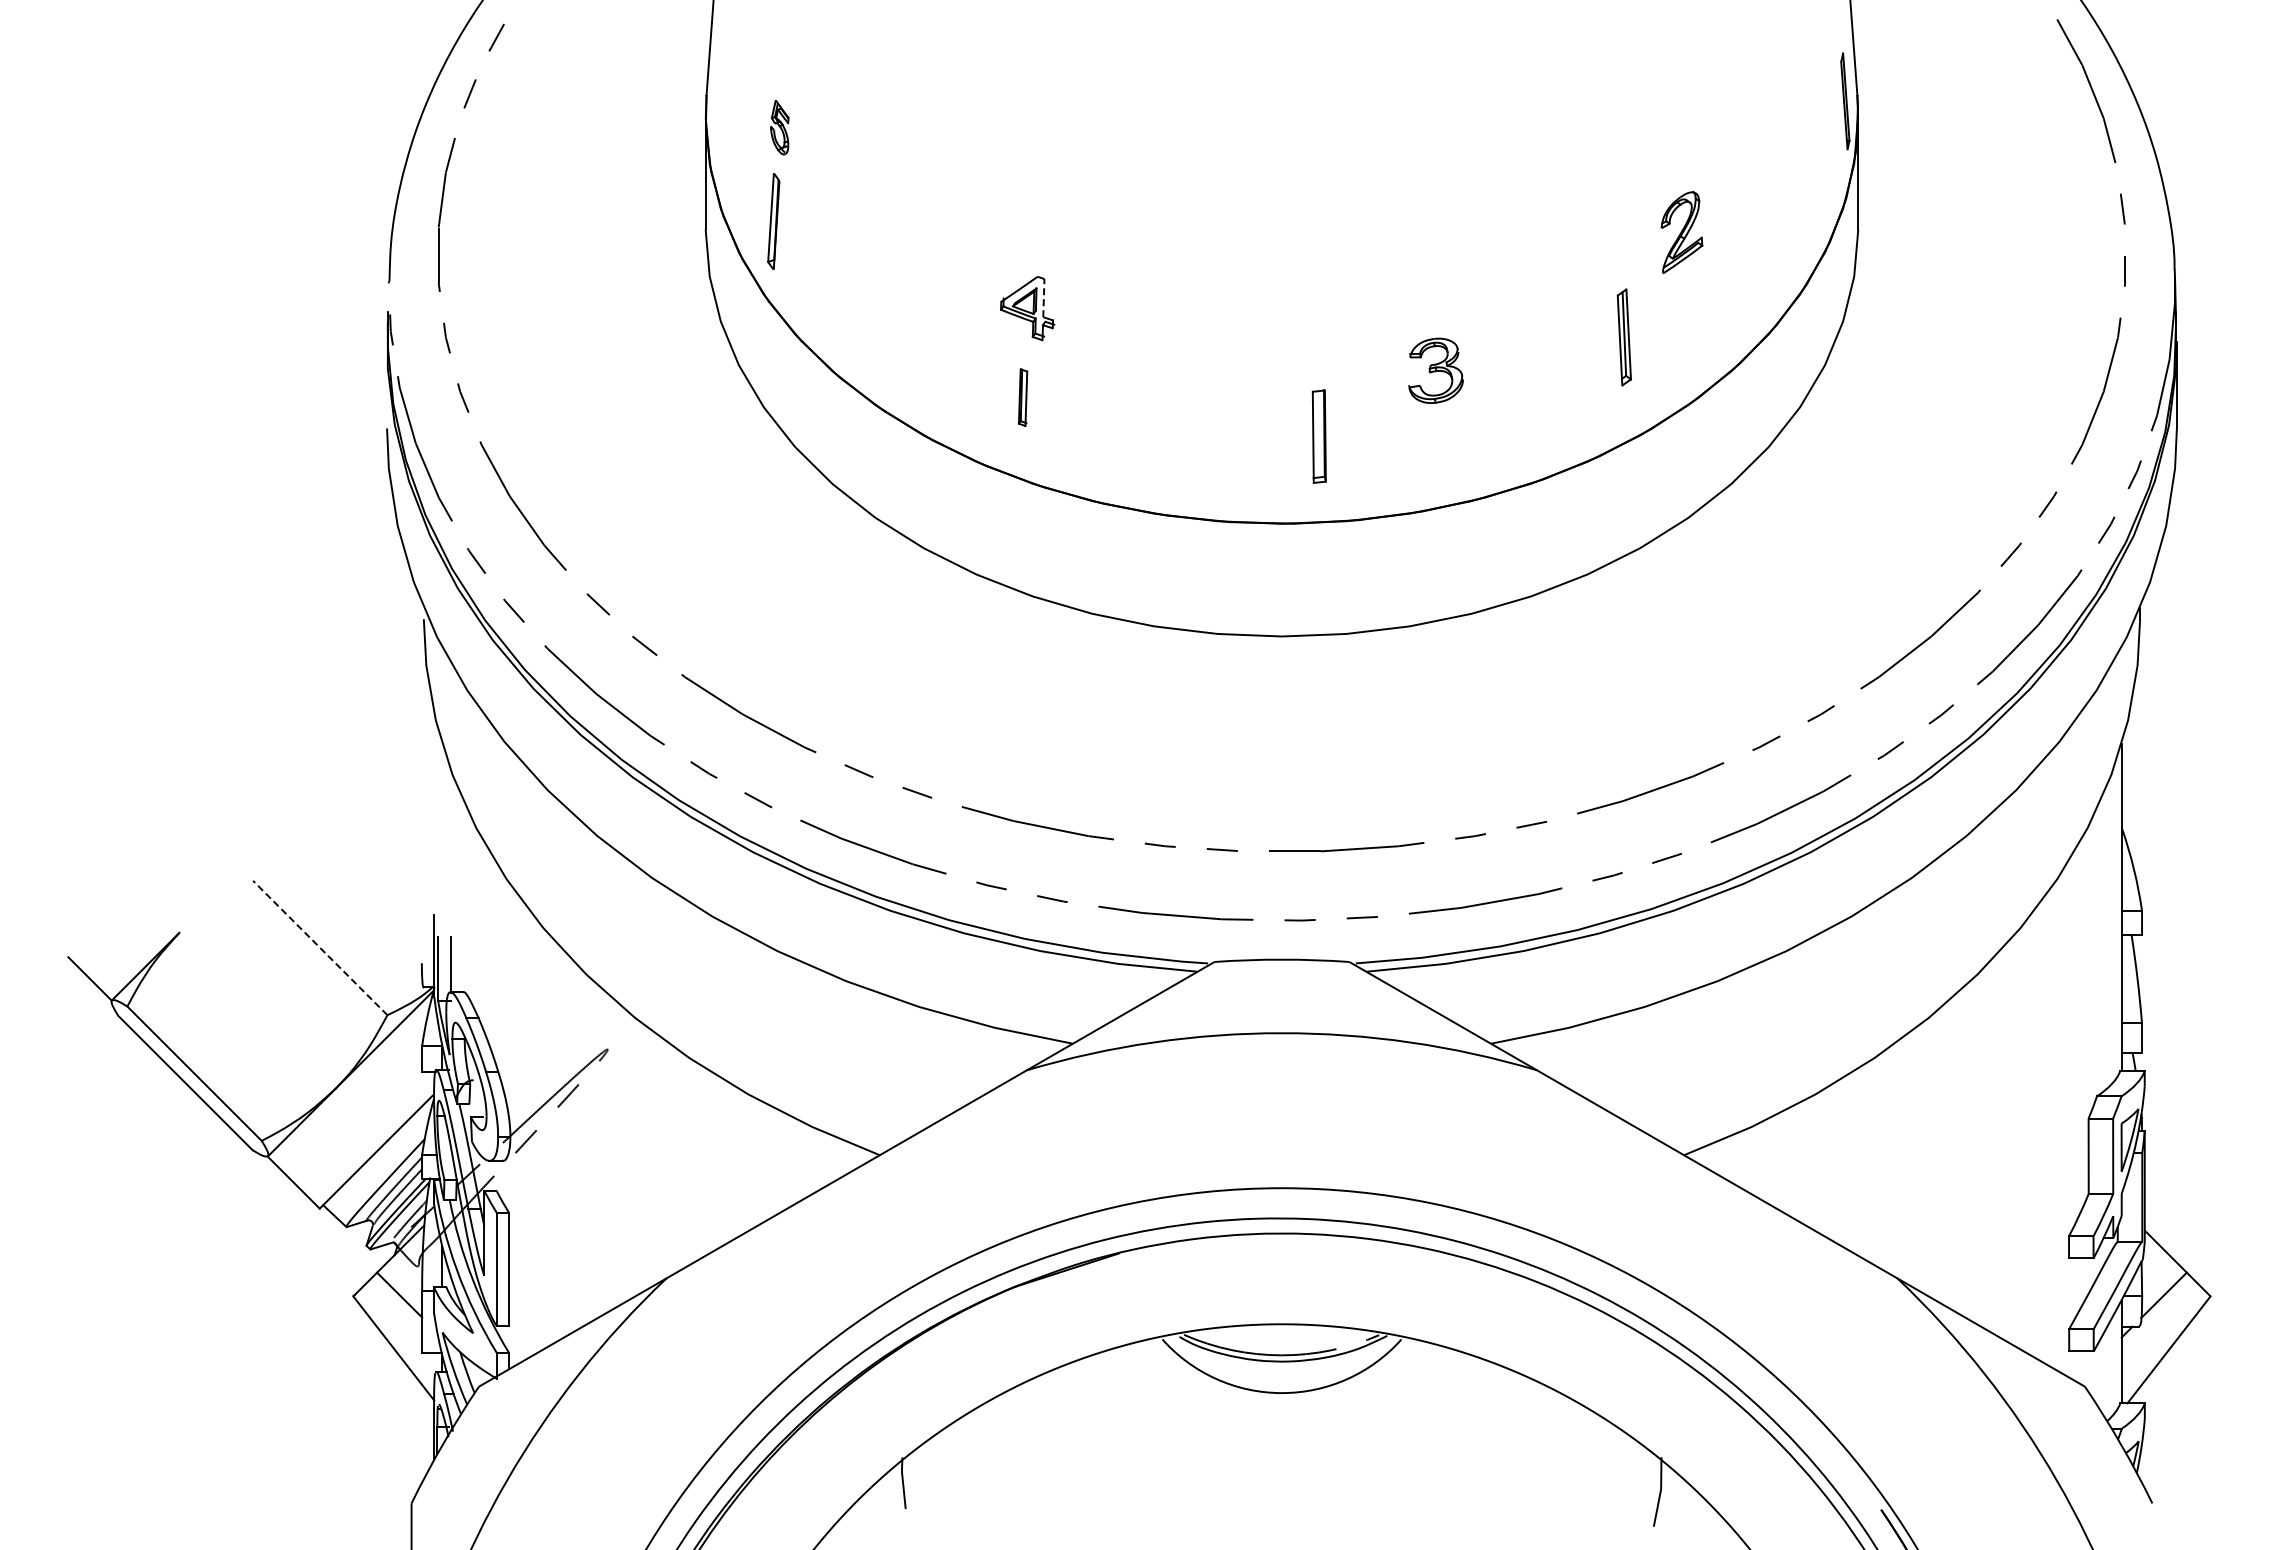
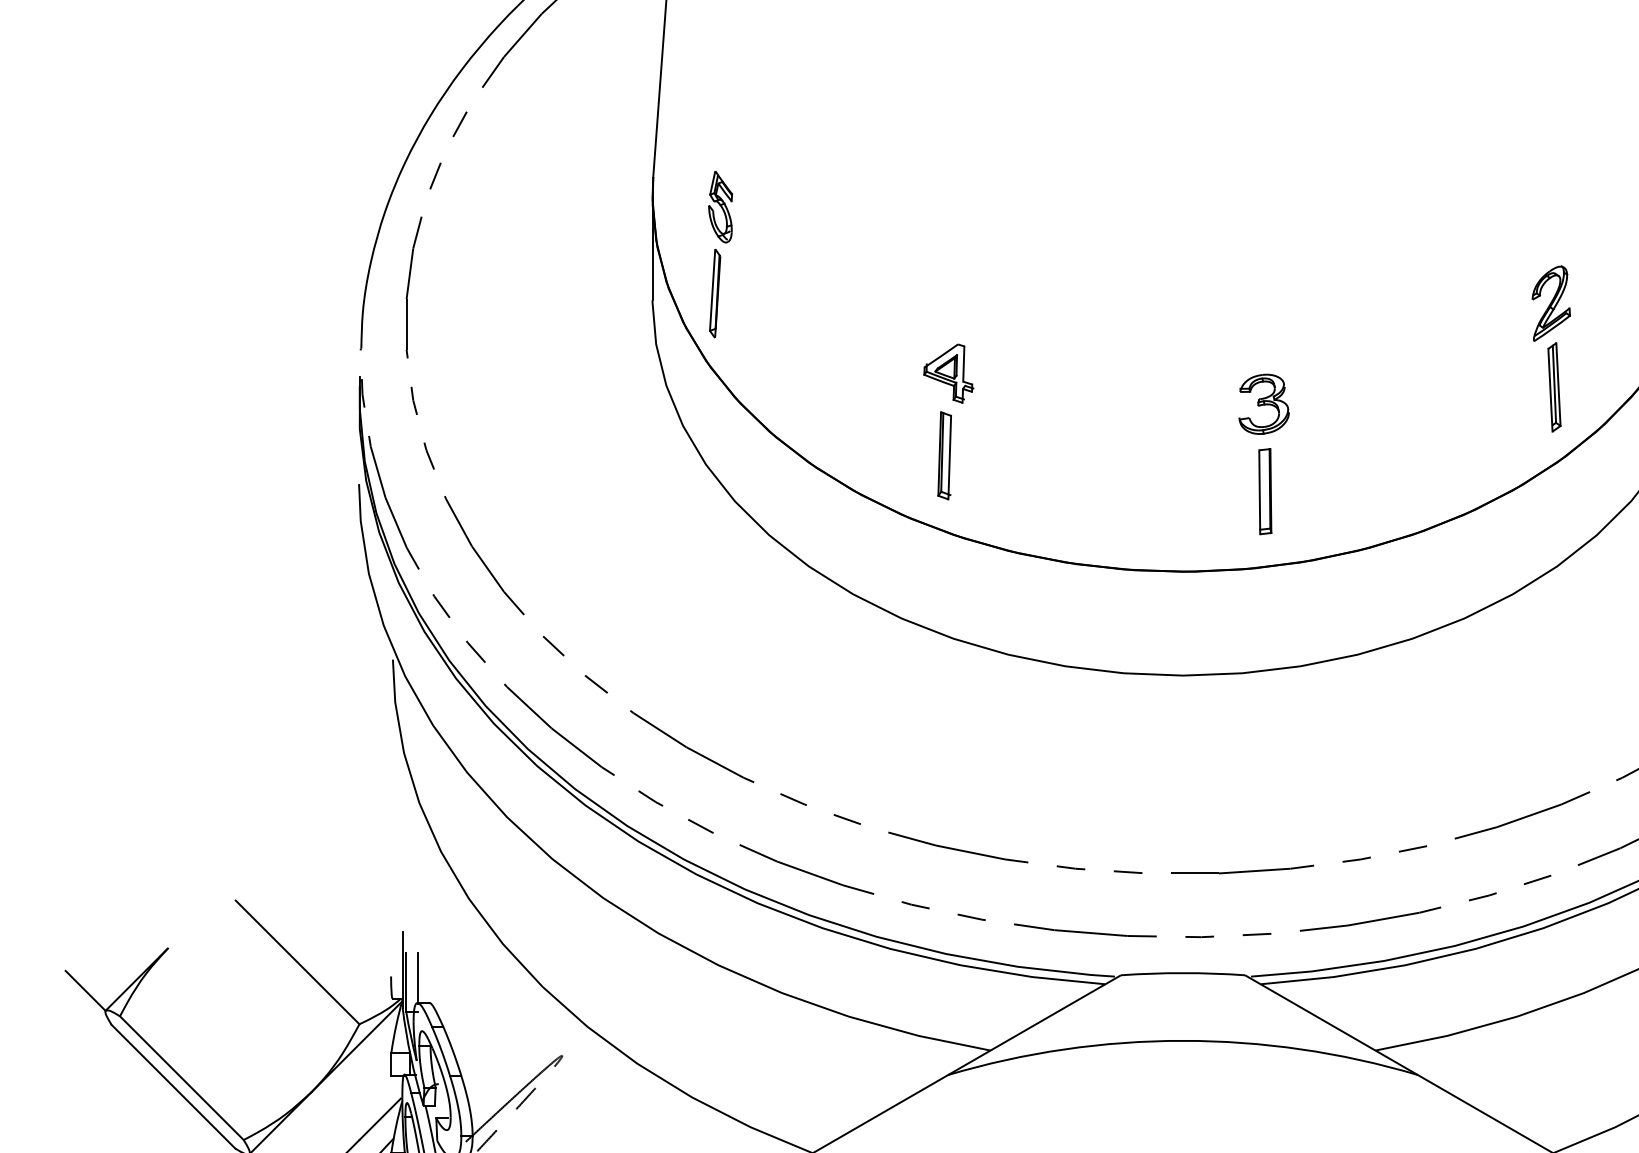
part: (779, 127) -> (720, 206), size x1.43
line: (1043, 297) -> (963, 363), dashed -> solid
part: (1623, 337) -> (1553, 387), moved
part: (1435, 370) -> (1263, 404), moved
part: (1022, 397) -> (944, 455), size x1.67
part: (1318, 436) -> (1264, 491), moved
line: (320, 948) -> (297, 962), dashed -> solid

